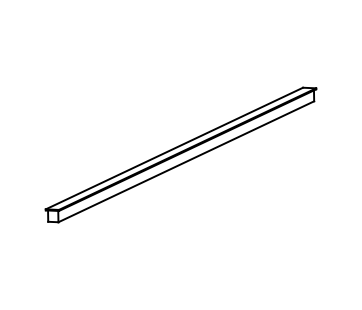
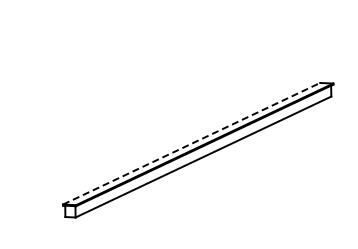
line: (174, 148) -> (191, 143), solid -> dashed

